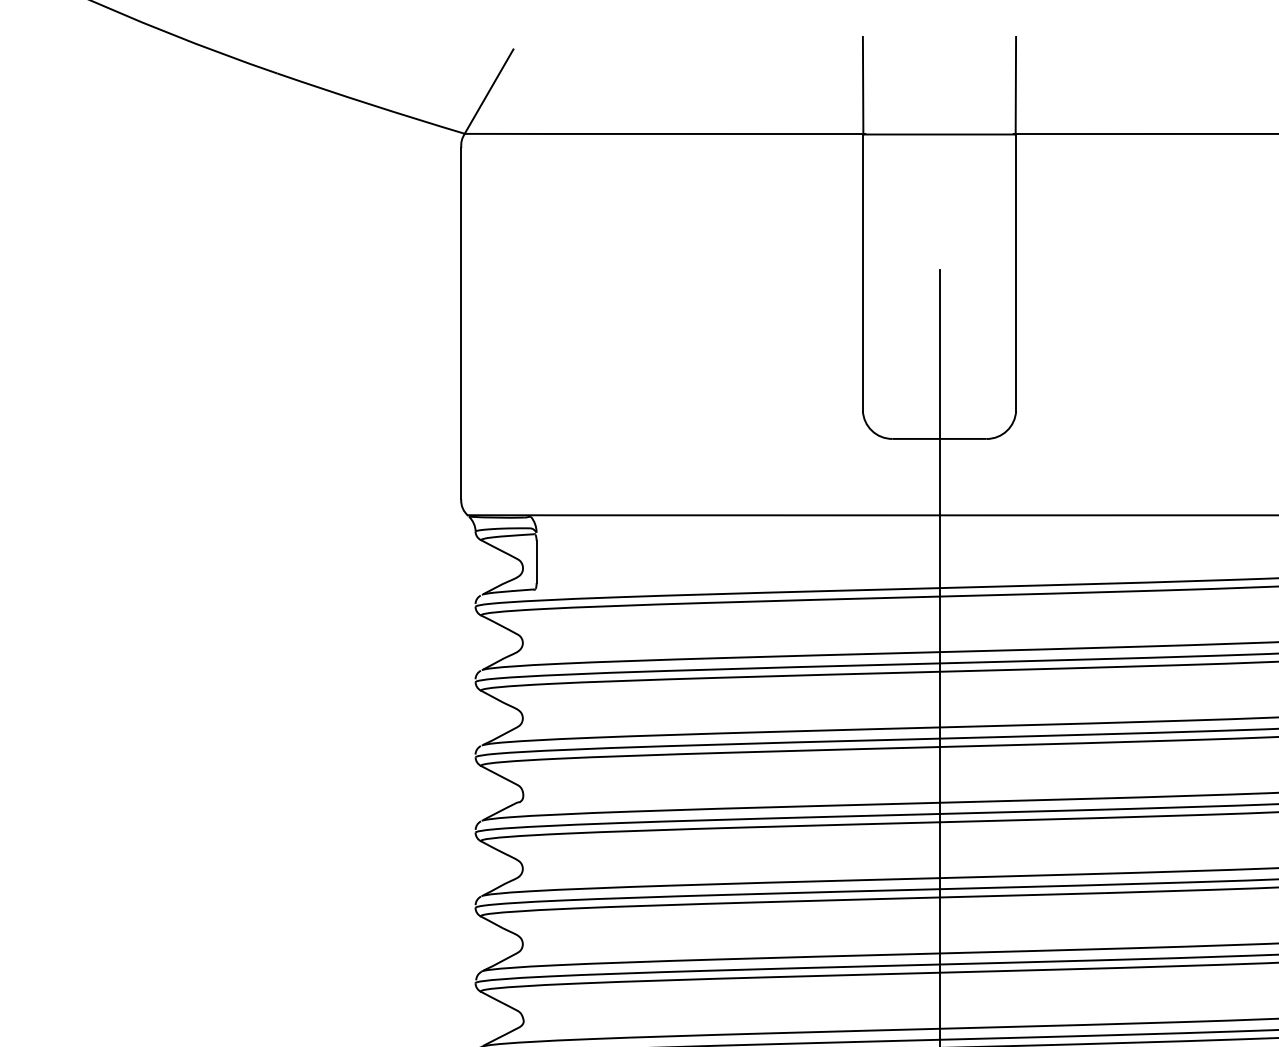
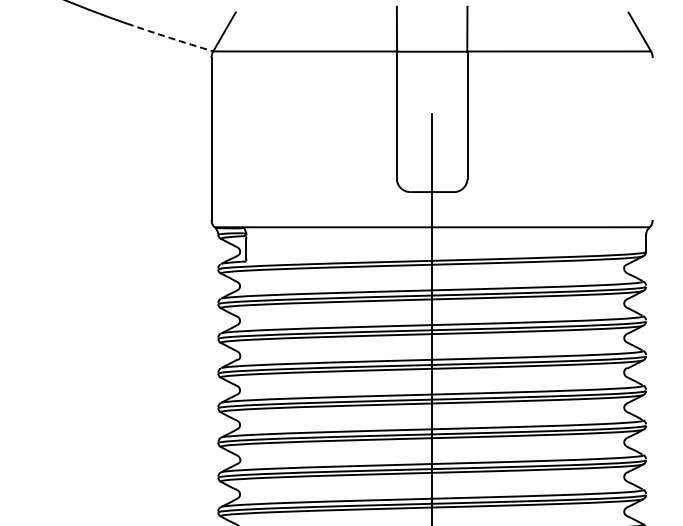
arc: (369, 103) -> (169, 37), solid -> dashed

